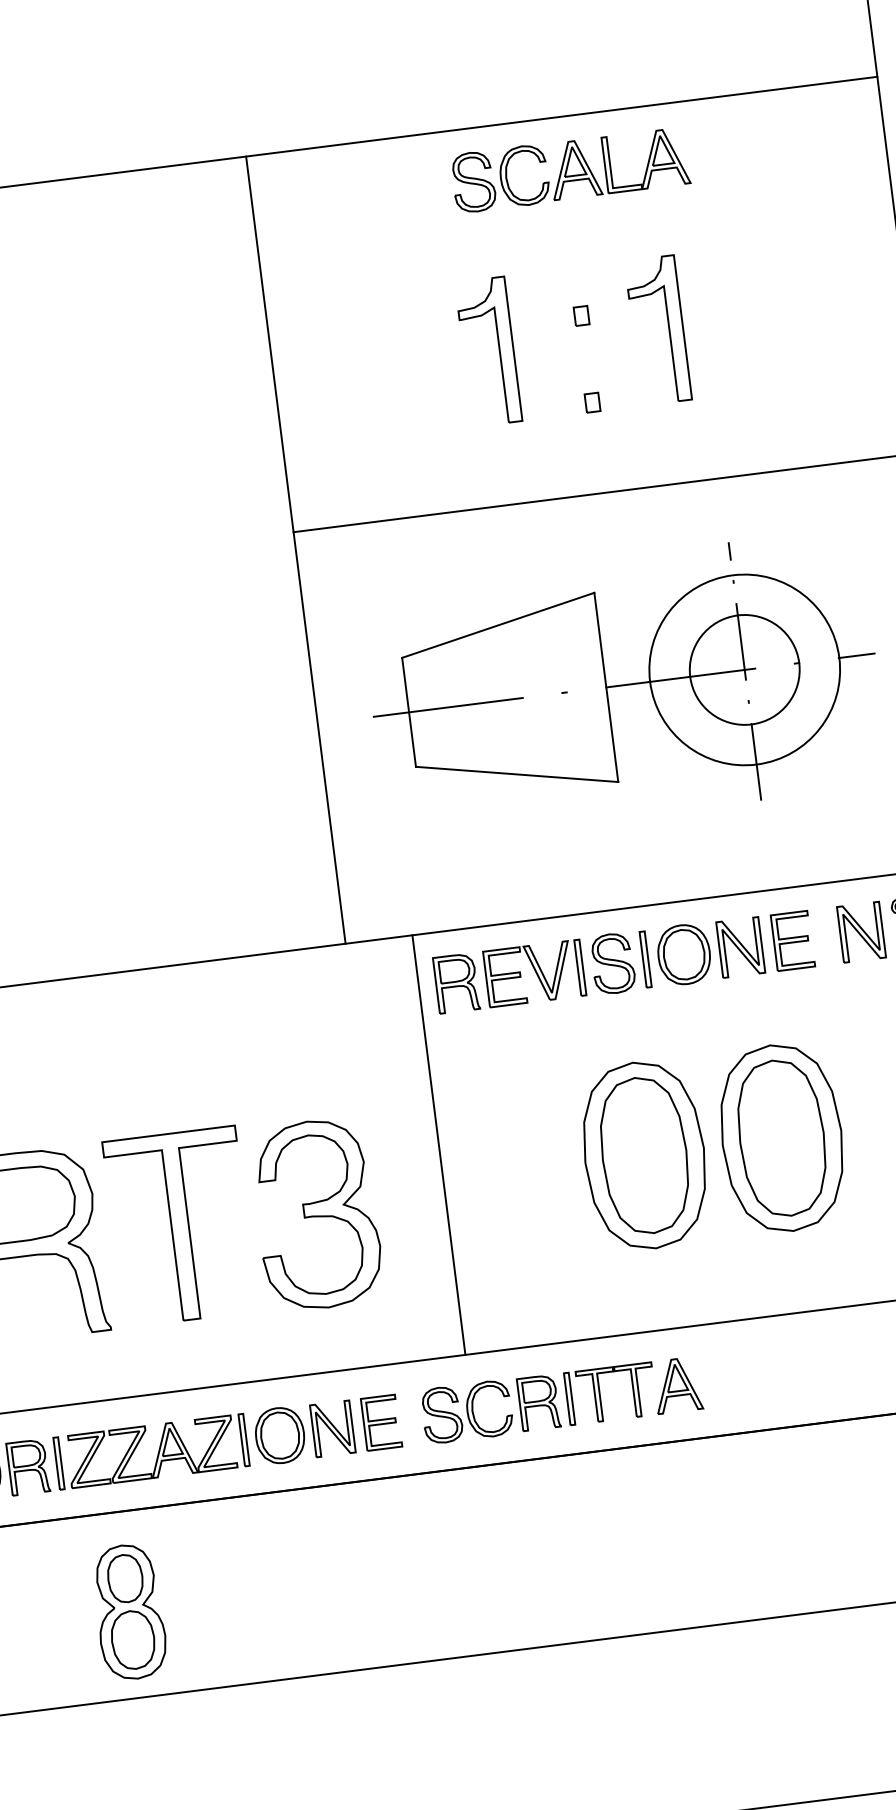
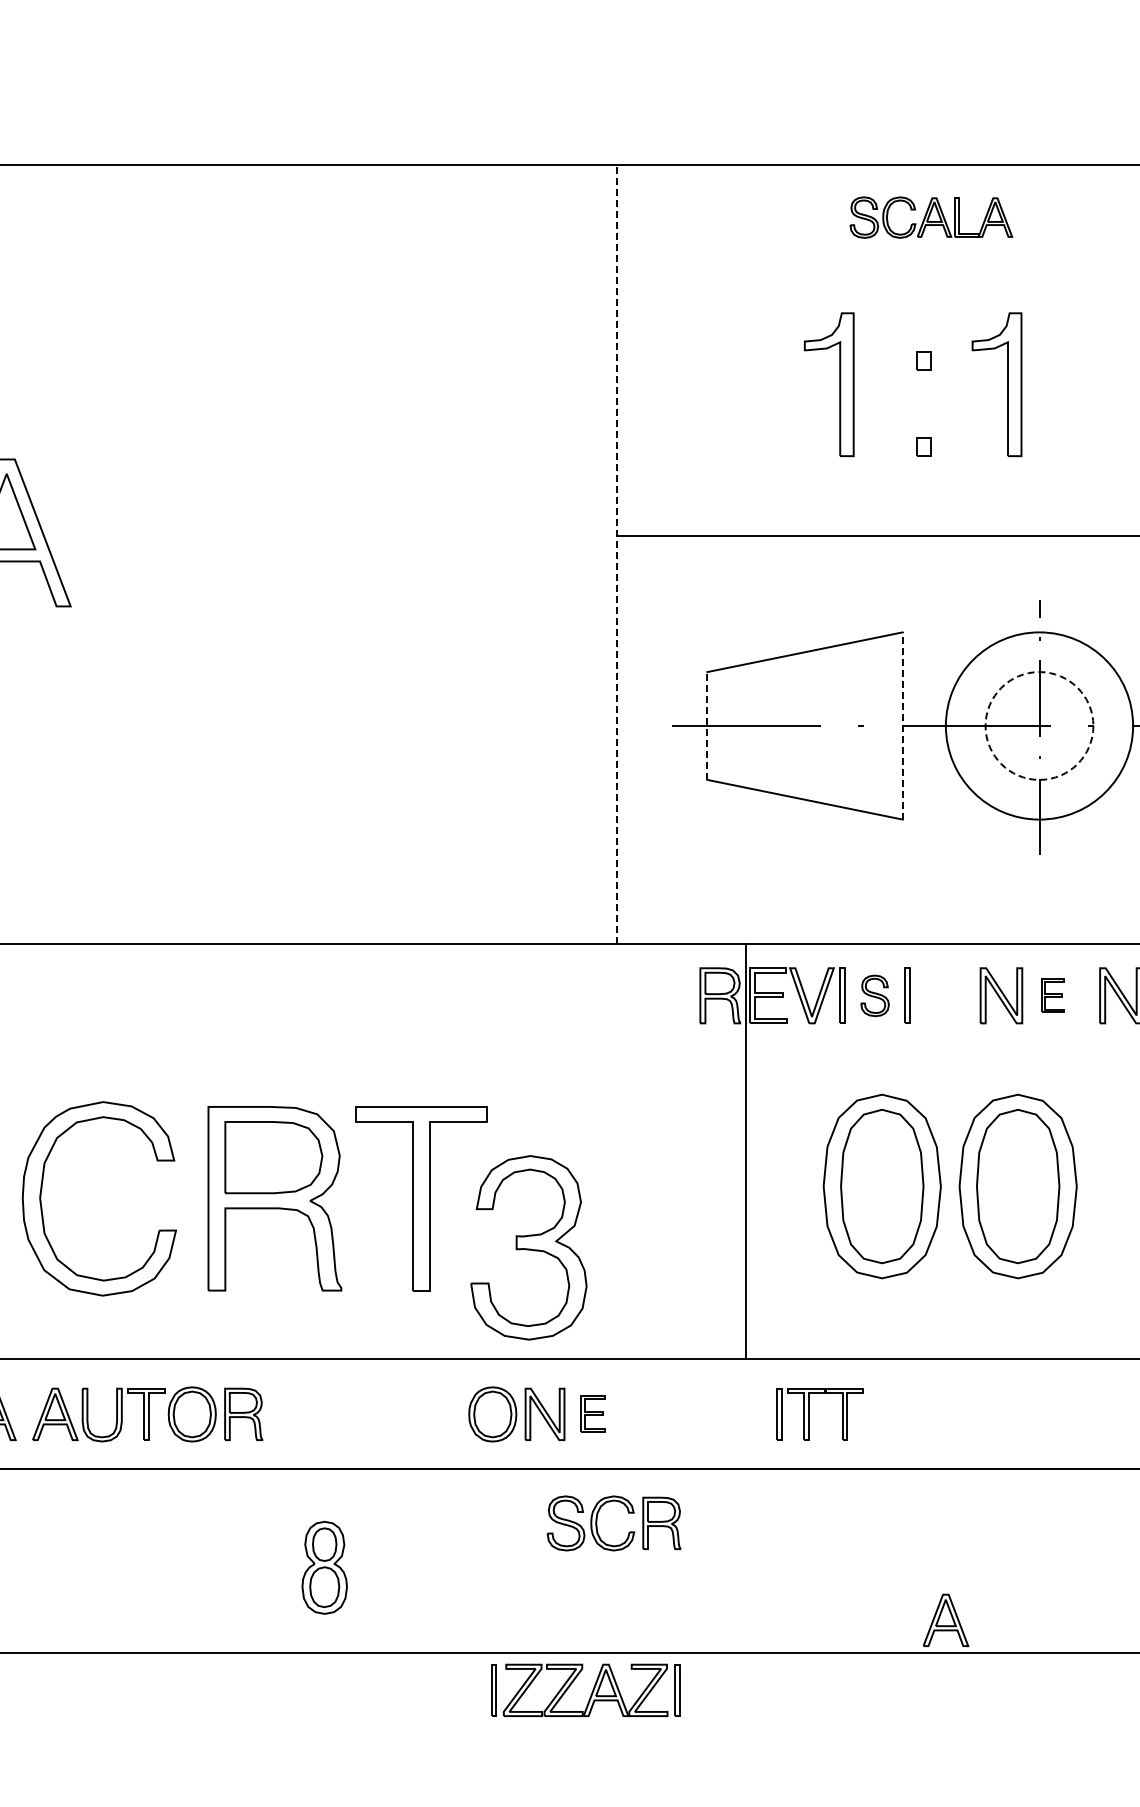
part: (570, 169) -> (931, 217), size x0.7
line: (296, 549) -> (617, 553), solid -> dashed
circle: (744, 669) -> (1039, 725), solid -> dashed
line: (606, 686) -> (902, 725), solid -> dashed
line: (409, 711) -> (707, 725), solid -> dashed
part: (793, 940) -> (1053, 995), size x0.6
part: (684, 954) -> (945, 995), removed
part: (612, 963) -> (874, 995), size x0.7
line: (439, 1144) -> (746, 1150), moved
part: (316, 1214) -> (528, 1247), moved
part: (676, 1384) -> (945, 1619), moved
part: (473, 1411) -> (597, 1523), moved
part: (381, 1422) -> (593, 1414), size x0.7
part: (157, 1453) -> (591, 1692), moved
part: (129, 1611) -> (324, 1567), size x0.7

